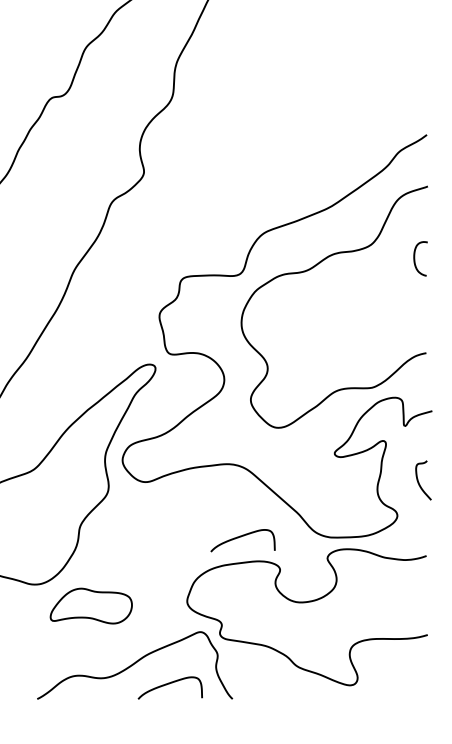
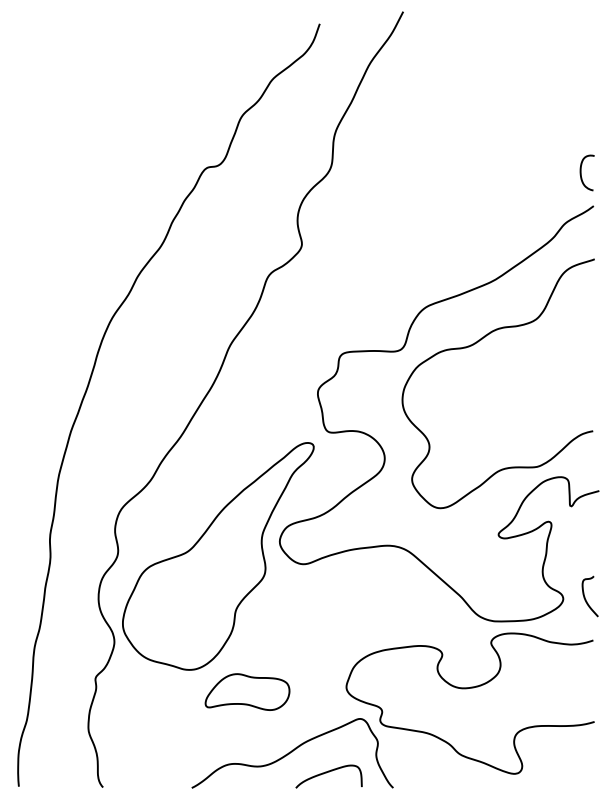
curve: (415, 258) -> (581, 172), moved
curve: (418, 480) -> (585, 596), moved
curve: (240, 537) -> (401, 621), removed

